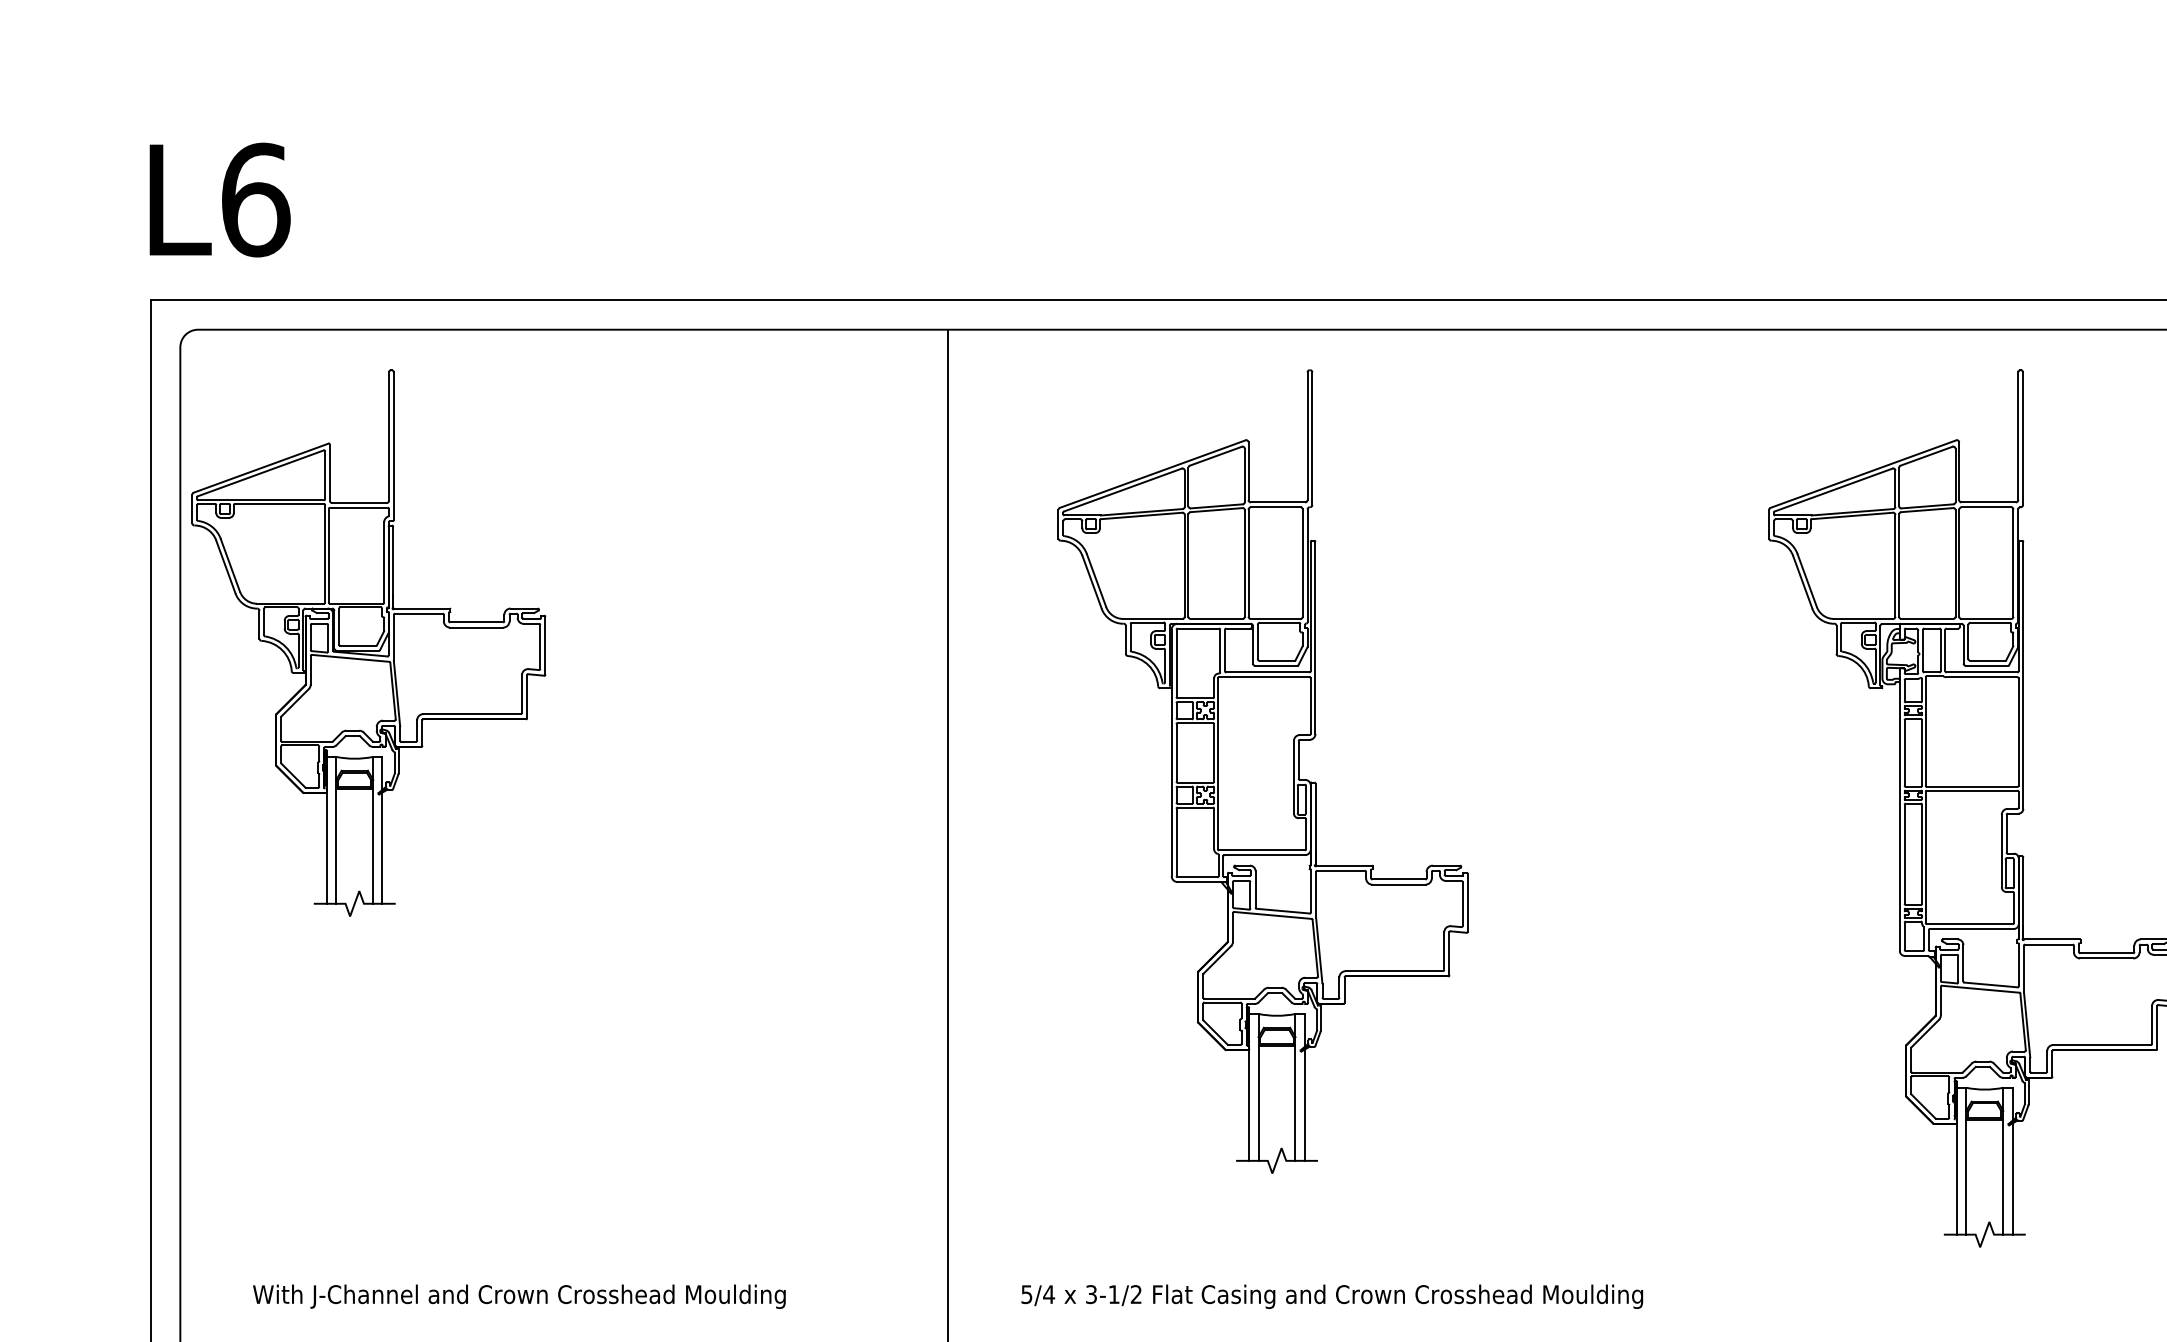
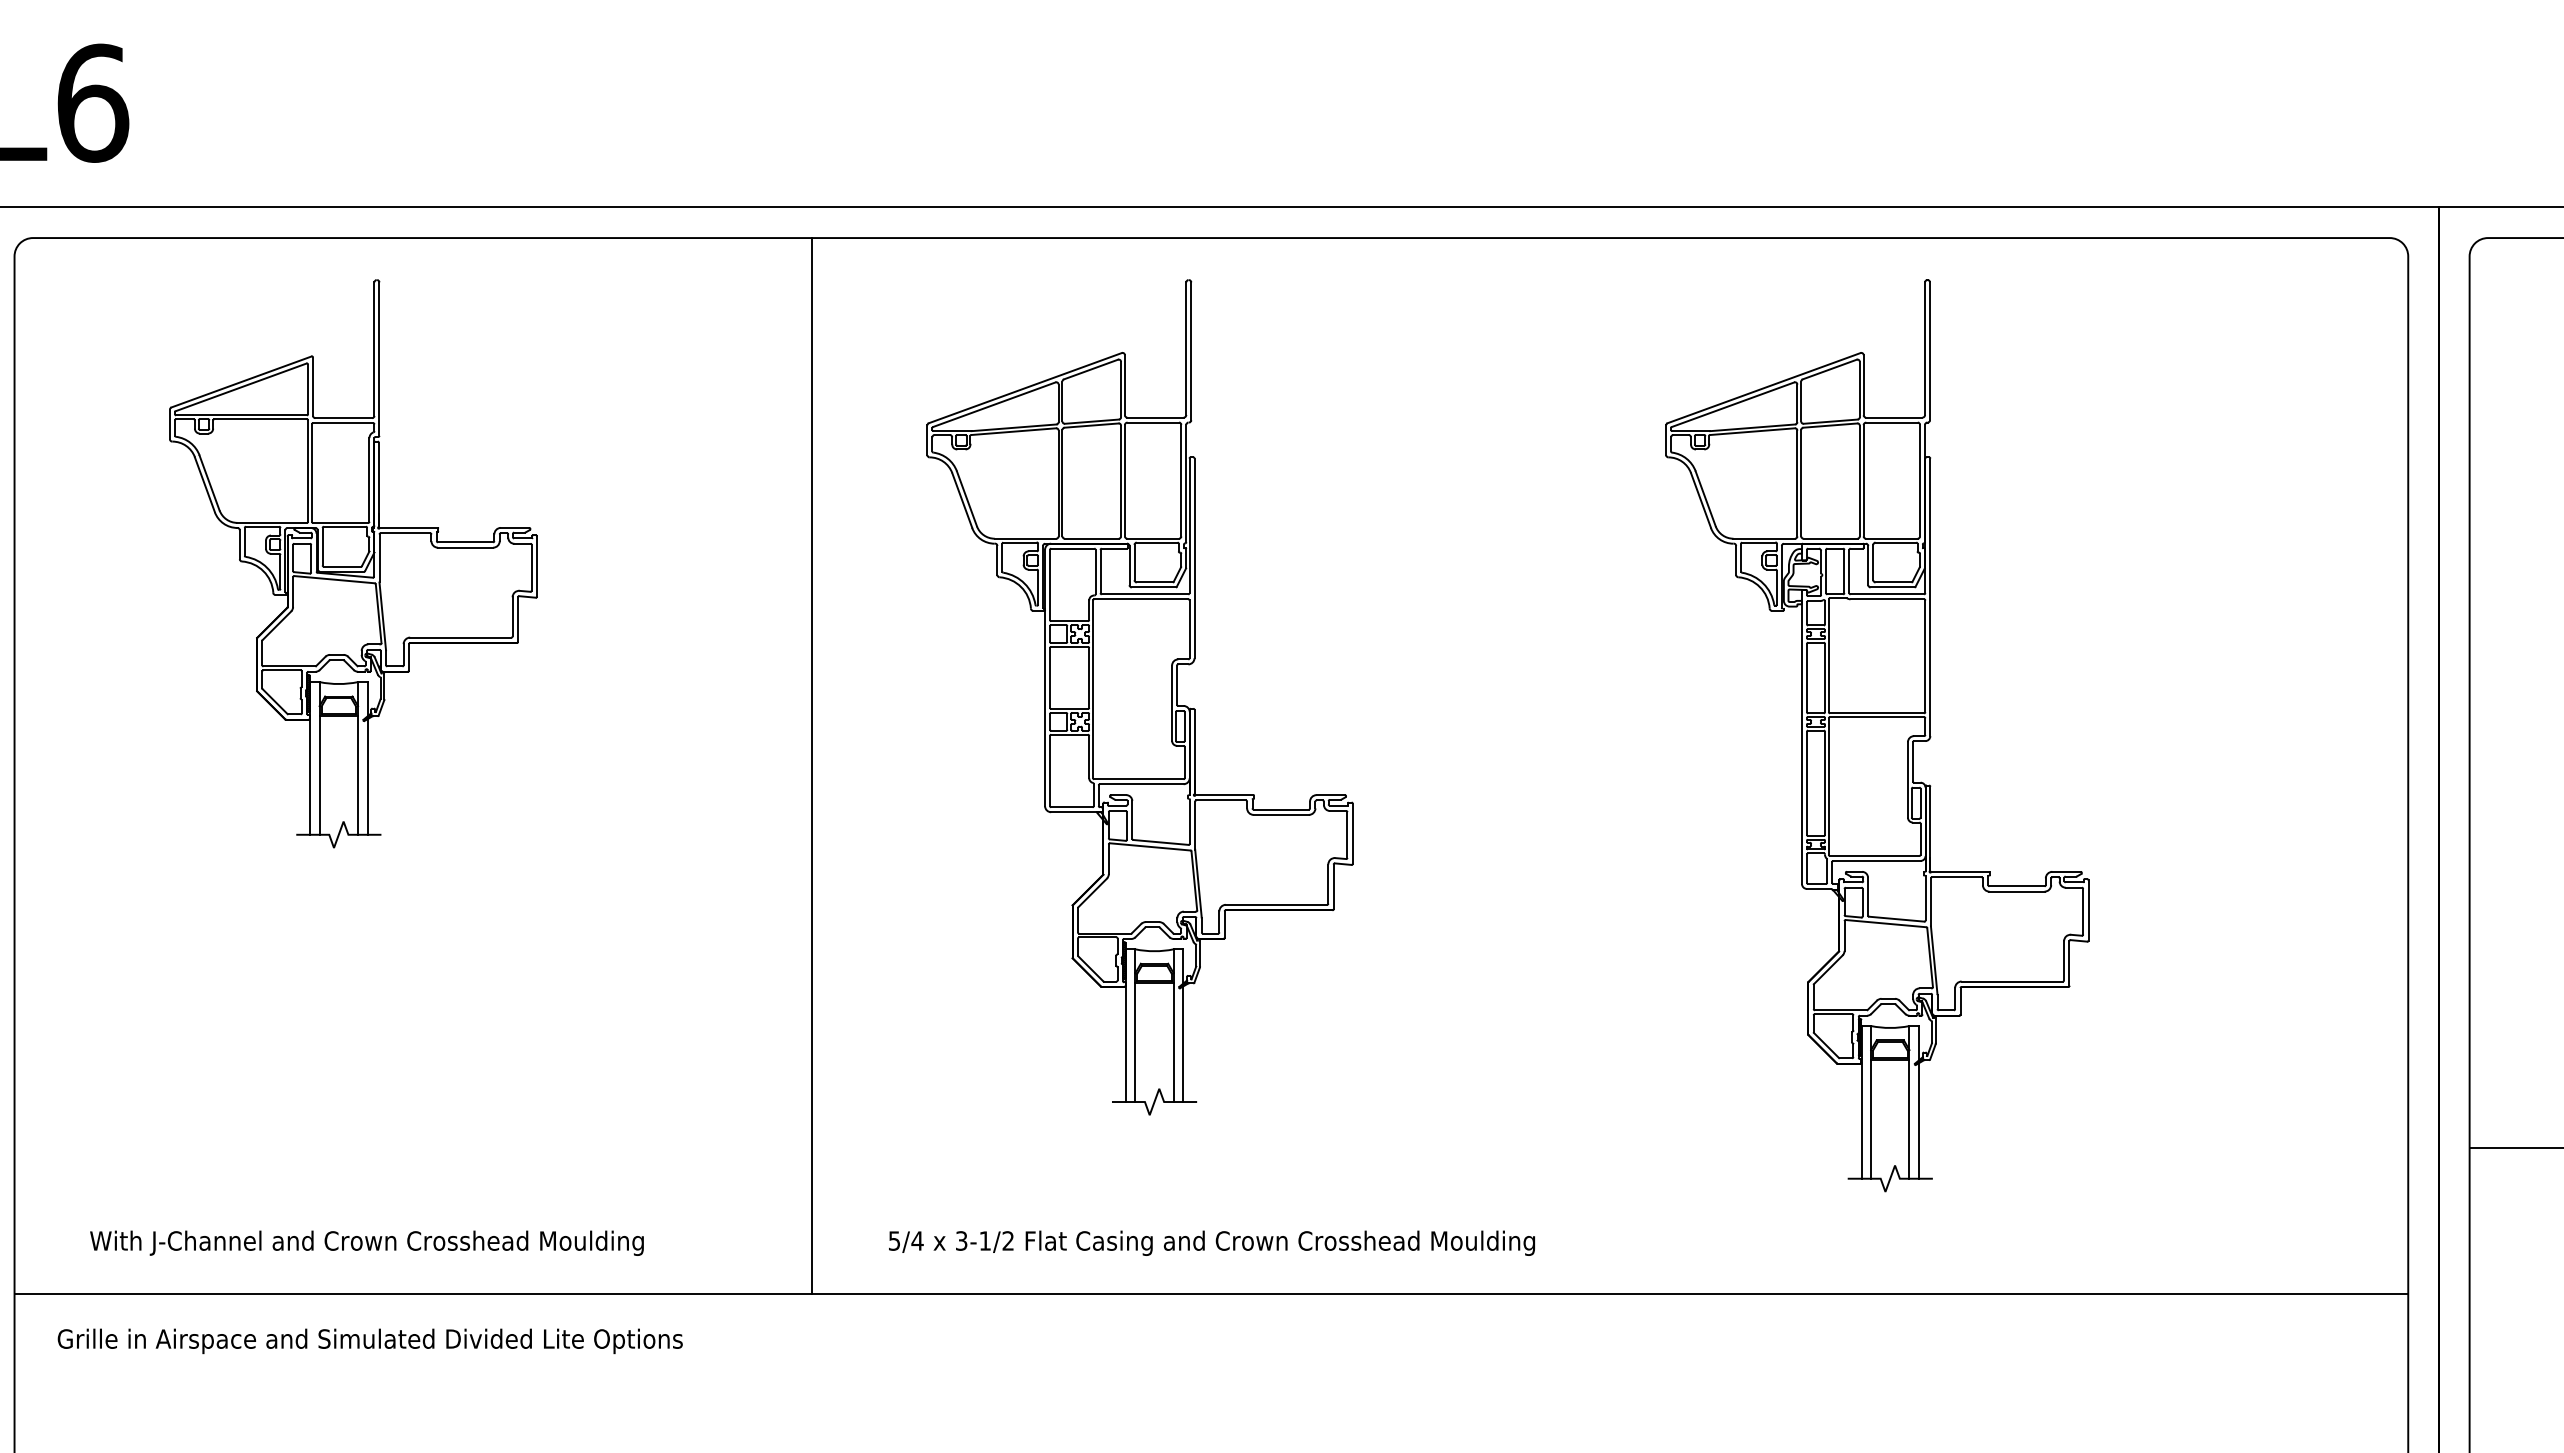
part: (368, 642) -> (353, 563), moved

